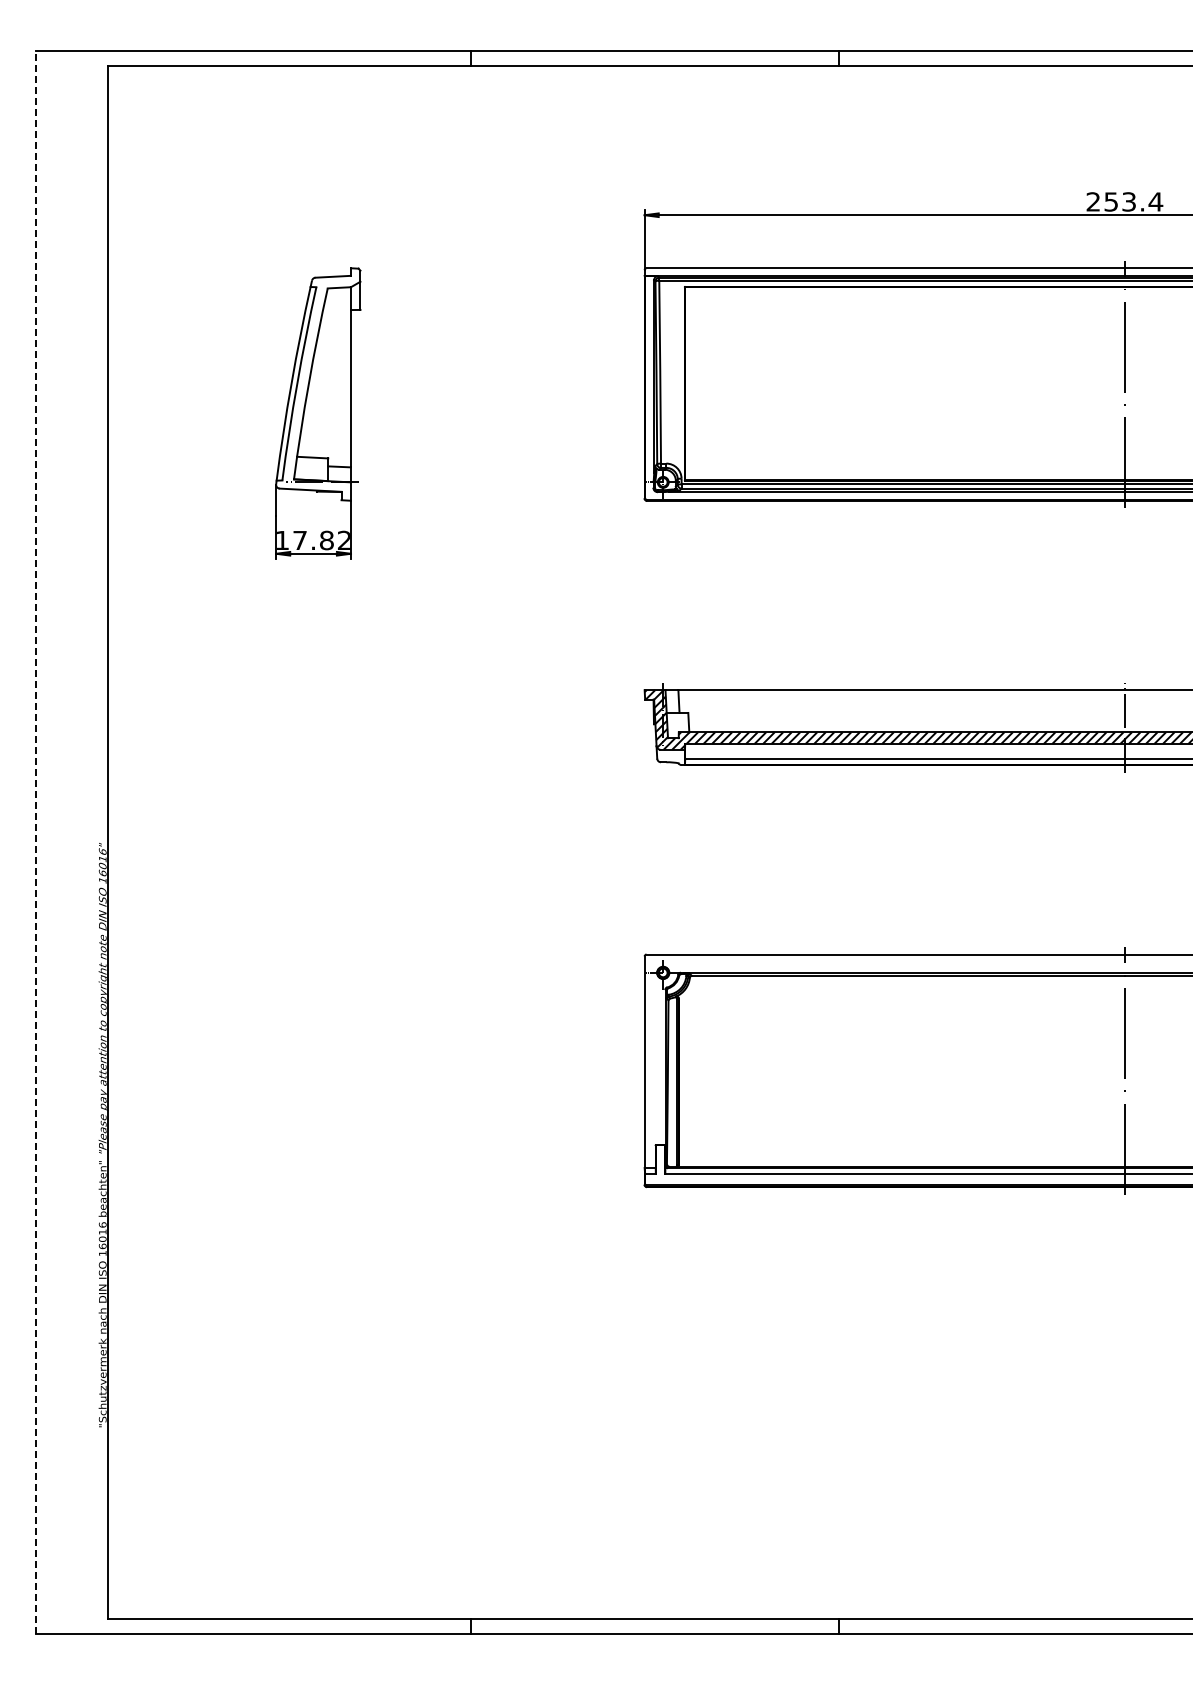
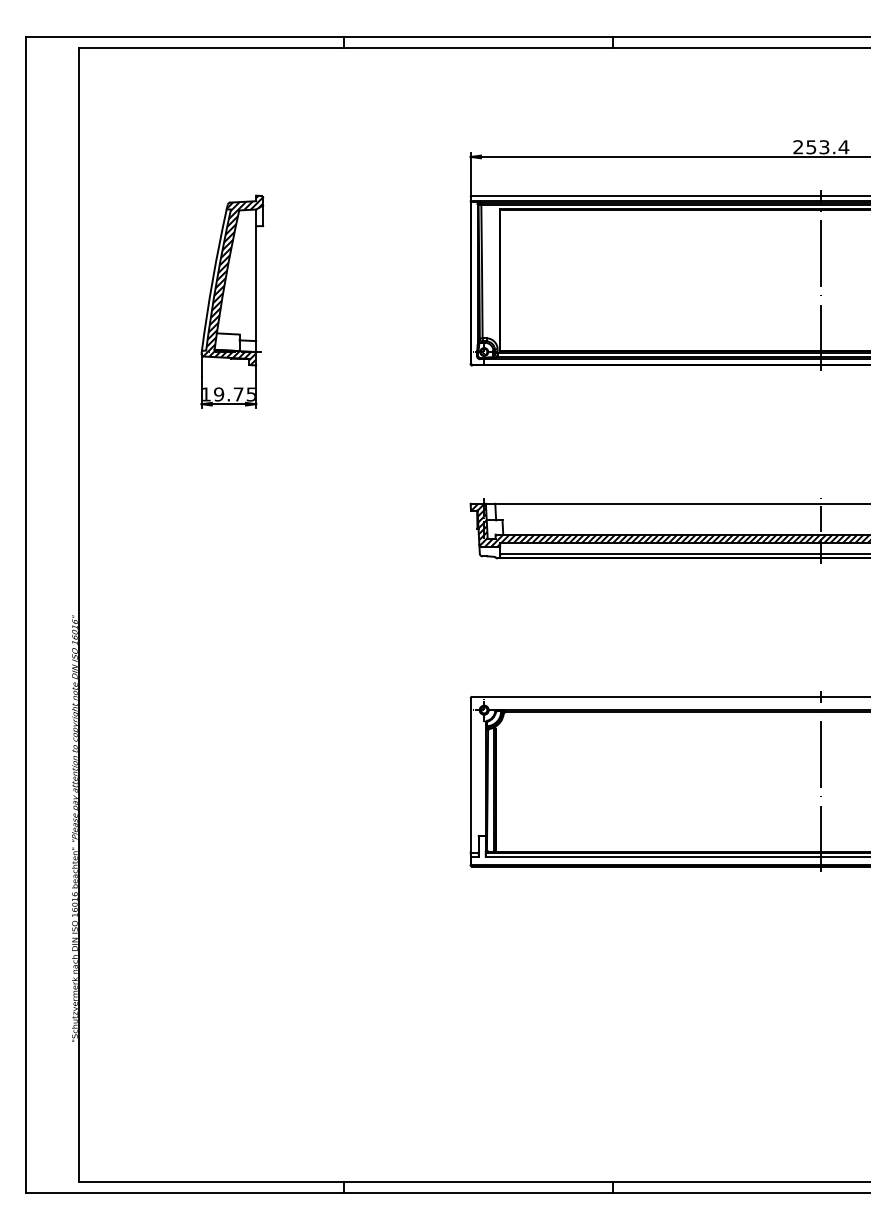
hatch: (318, 384) -> (232, 280), added
text: (321, 540) -> (234, 394), 17.82 -> 19.75
line: (35, 842) -> (25, 615), dashed -> solid

